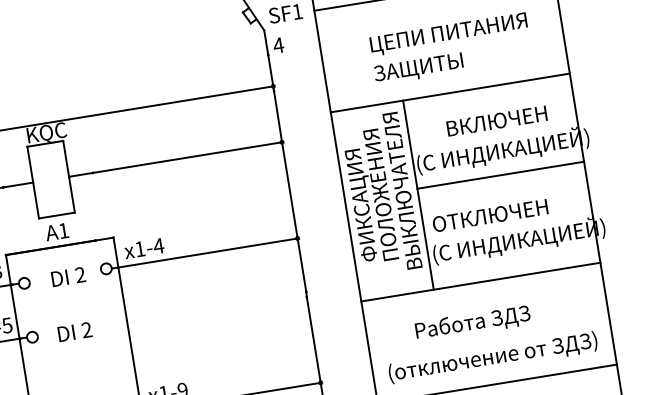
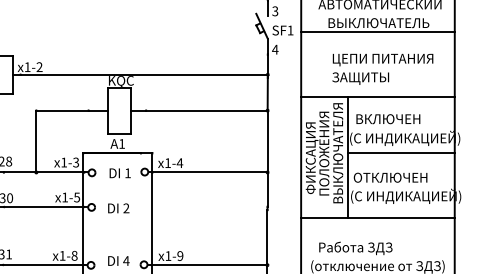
text: (497, 121) -> (388, 119), moved
text: (79, 275) -> (127, 173), 2 -> 1
text: (472, 323) -> (355, 248), moved

